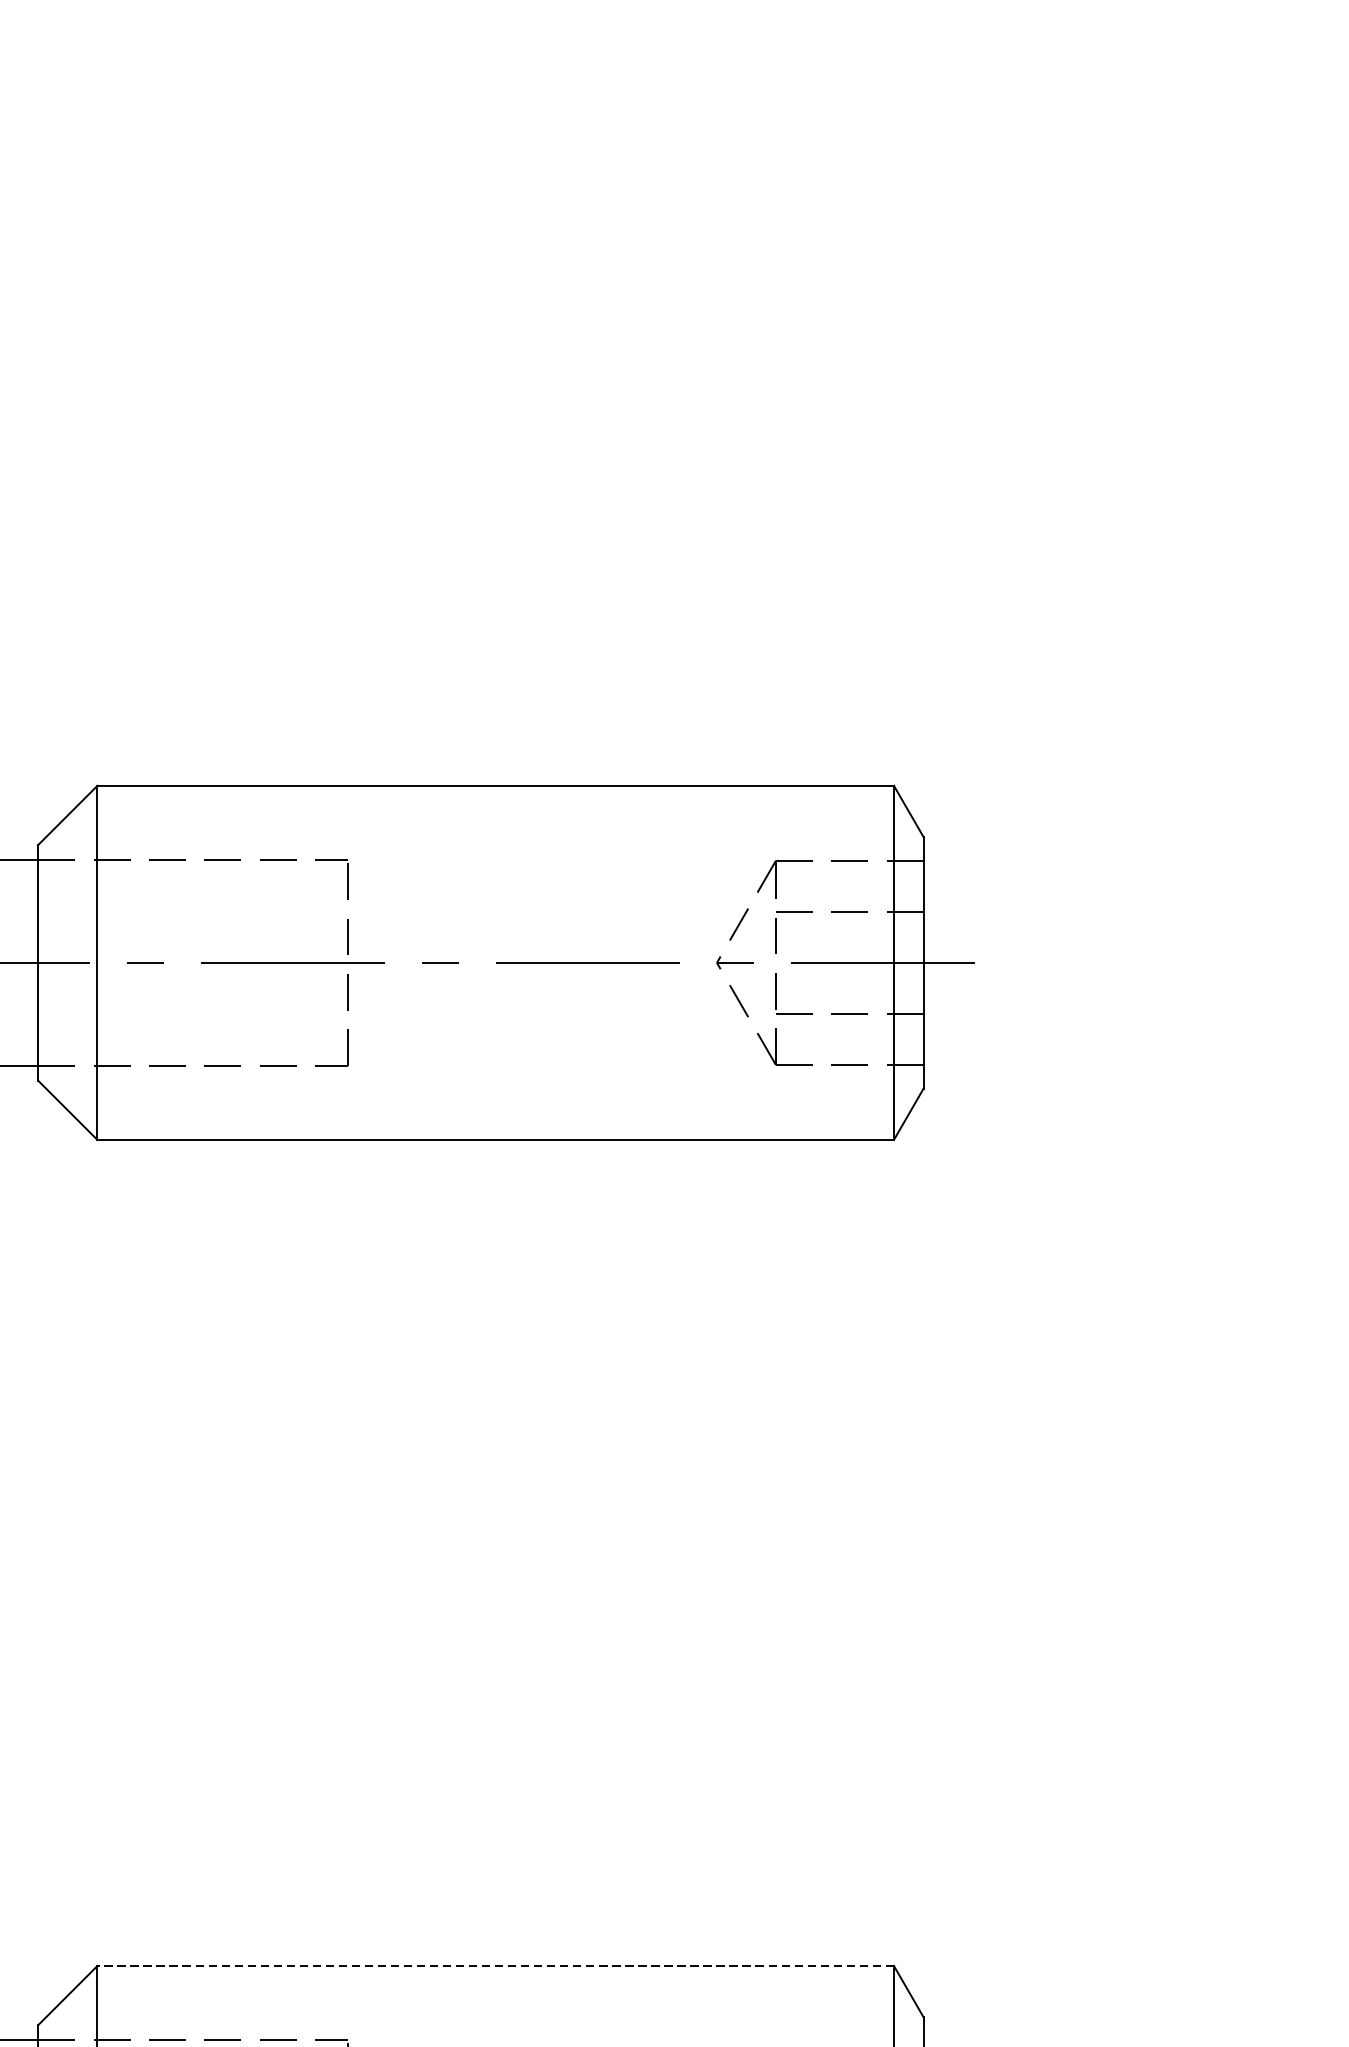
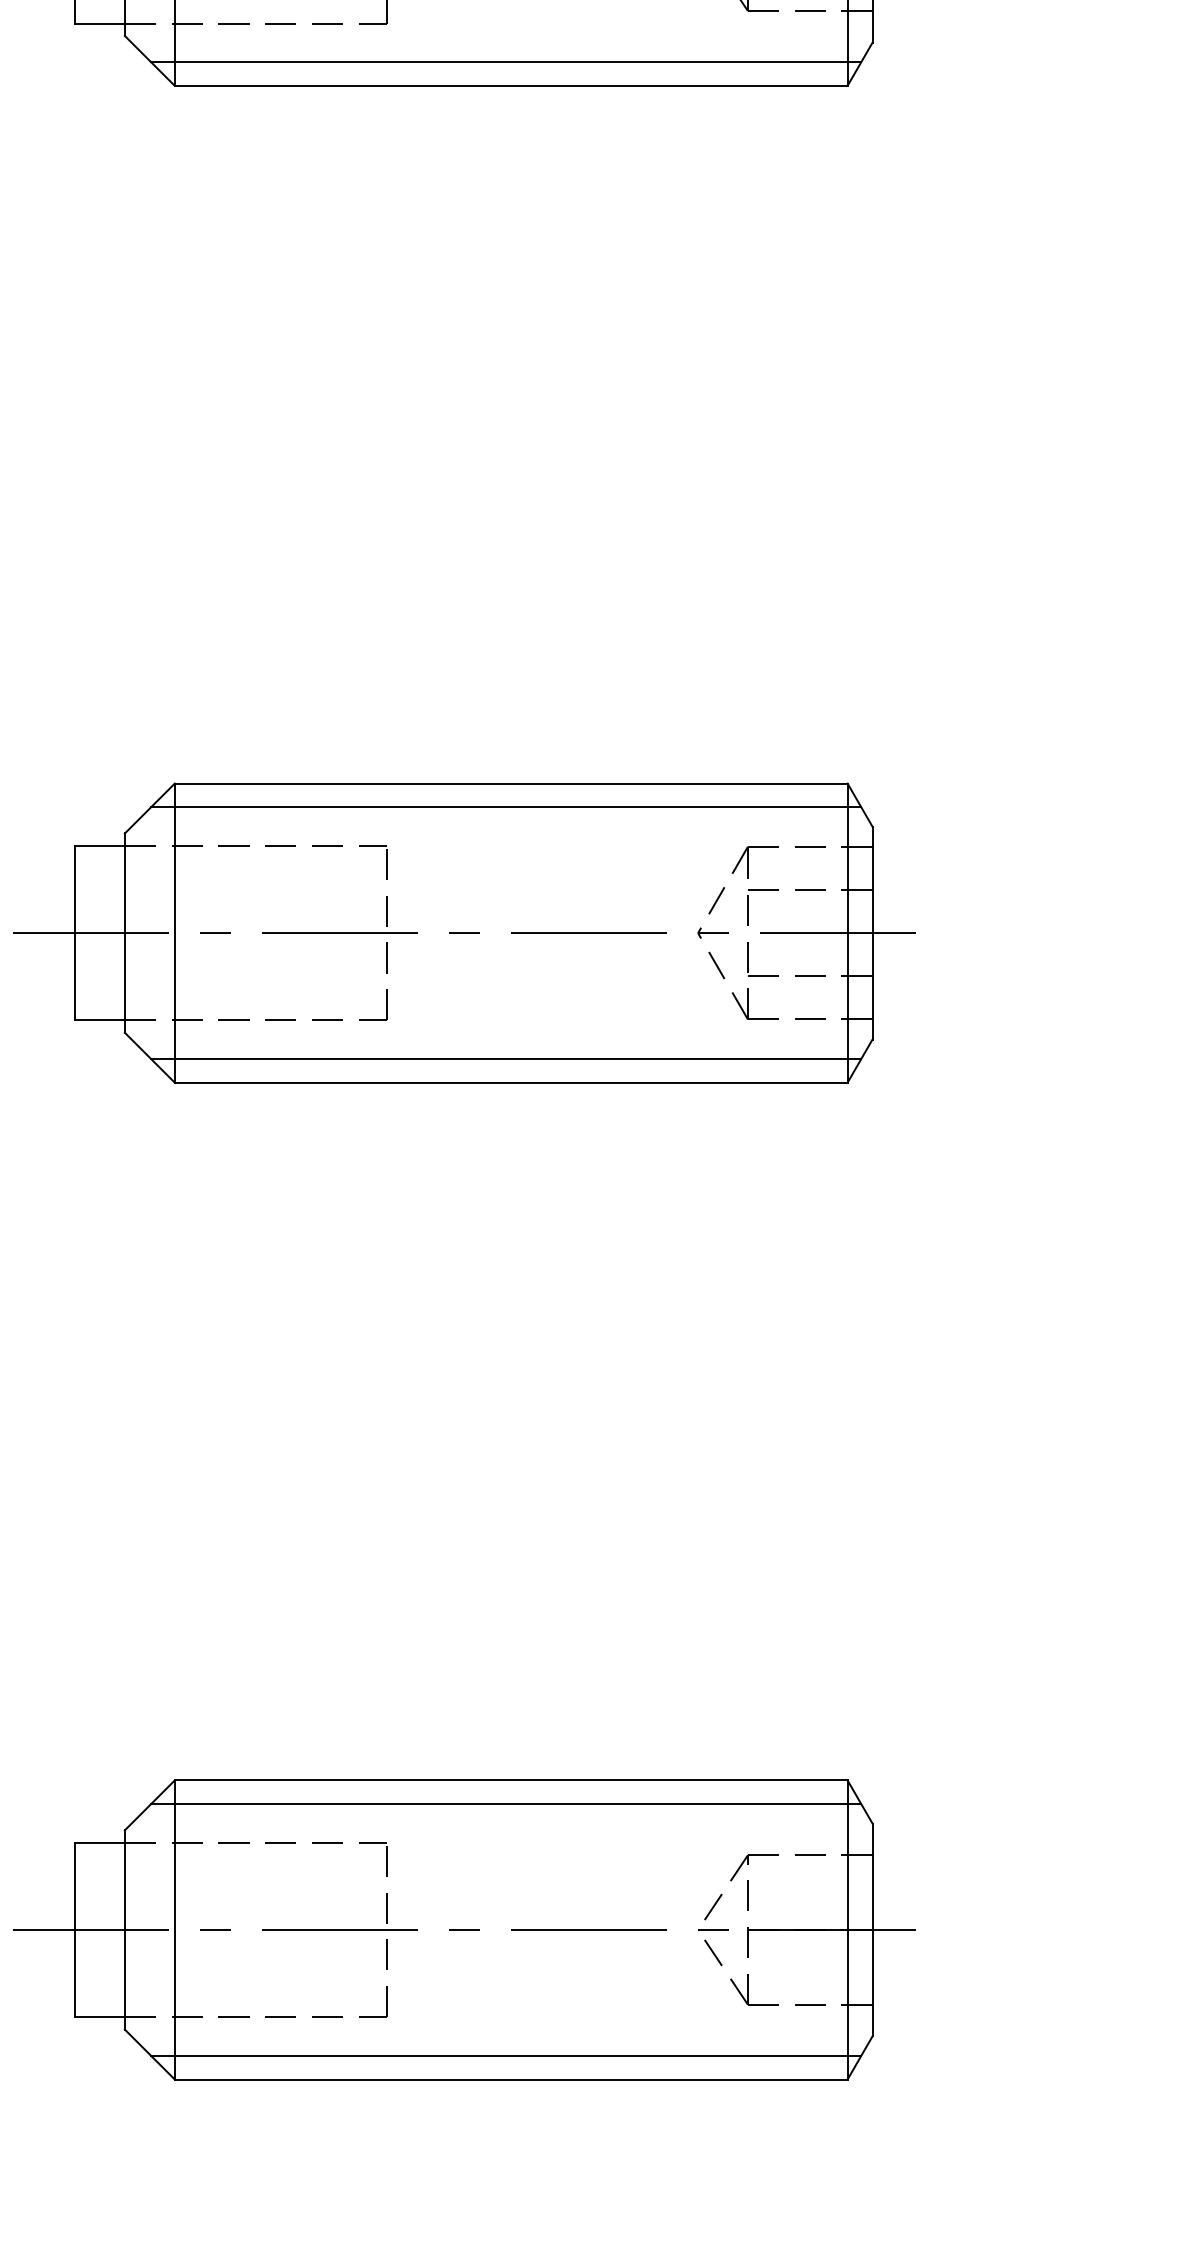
line: (490, 814) -> (506, 807), added
line: (490, 1112) -> (506, 1059), added
line: (494, 1966) -> (510, 1780), dashed -> solid
line: (490, 1994) -> (506, 1804), added

